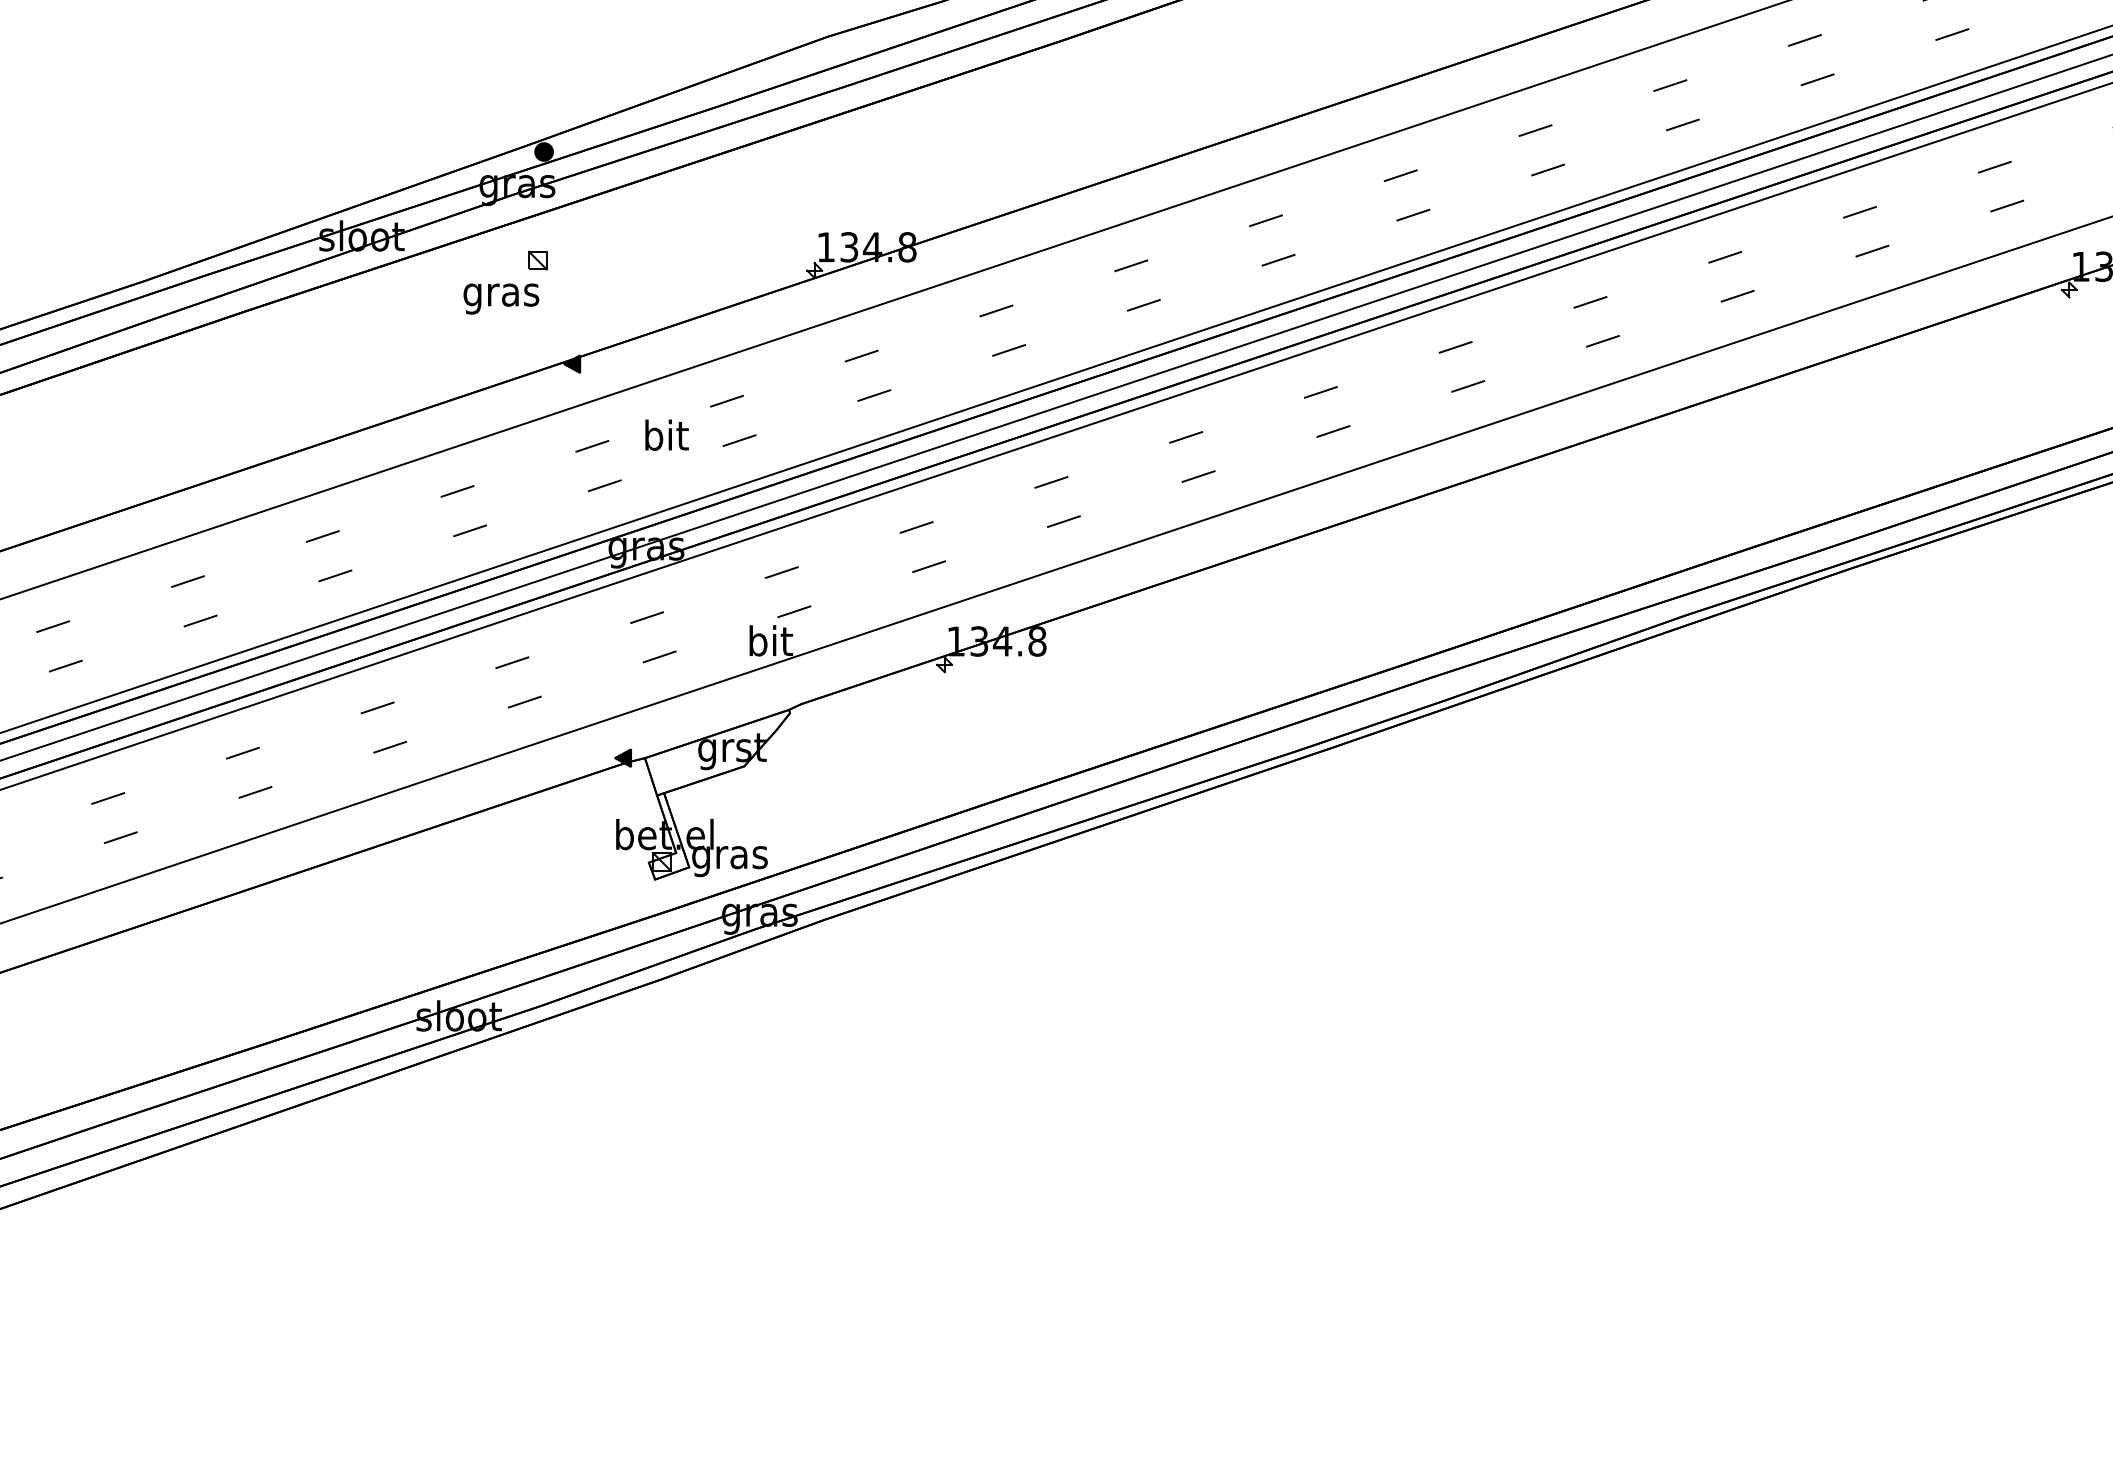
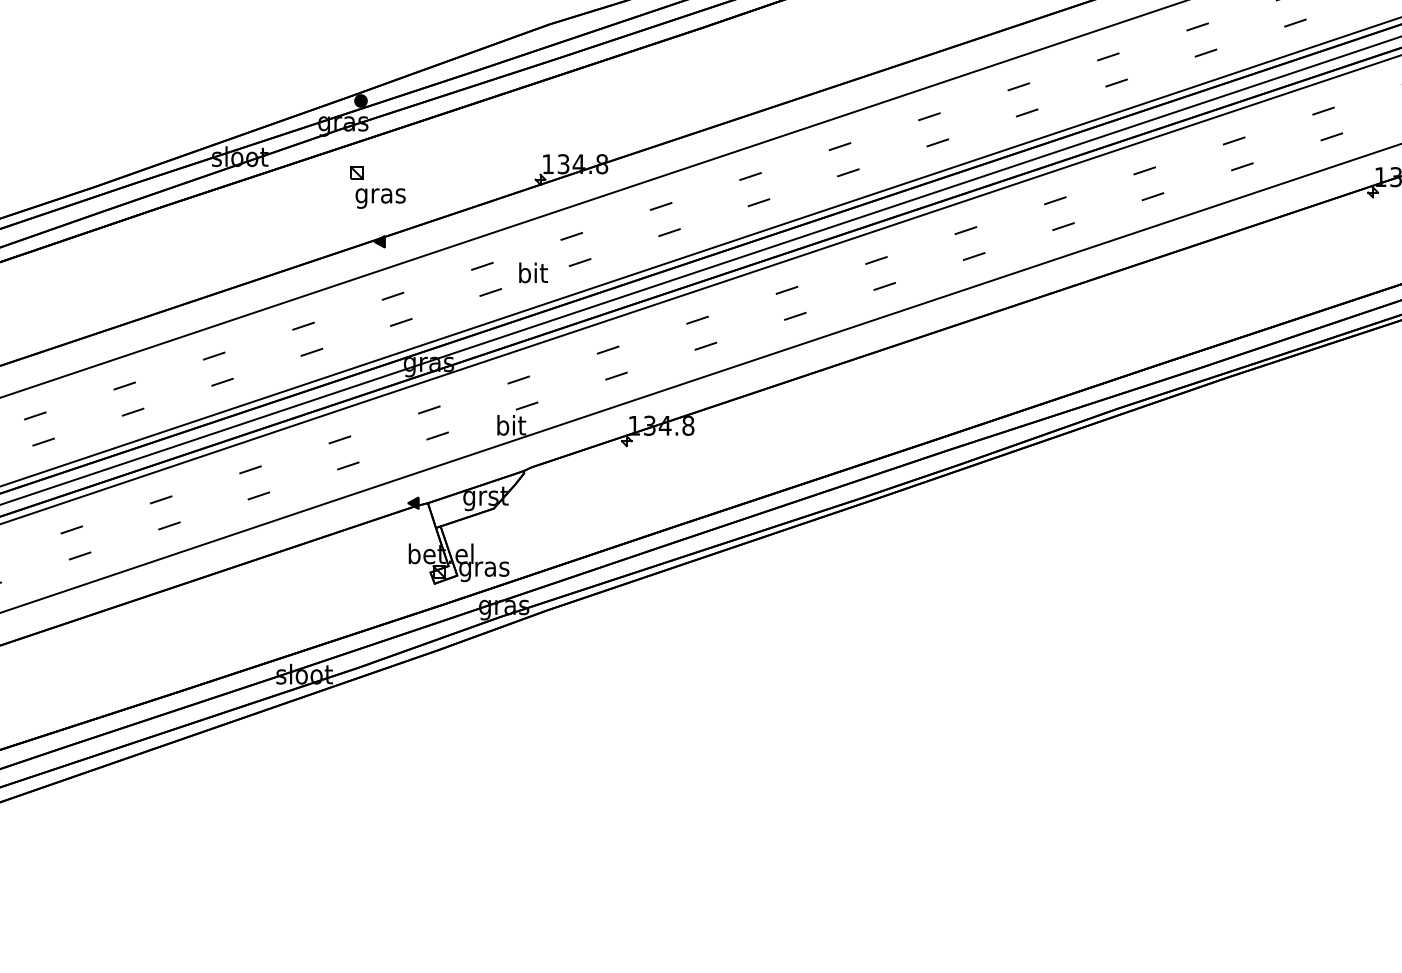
text: (501, 298) -> (380, 198), moved
text: (666, 434) -> (533, 272), moved

